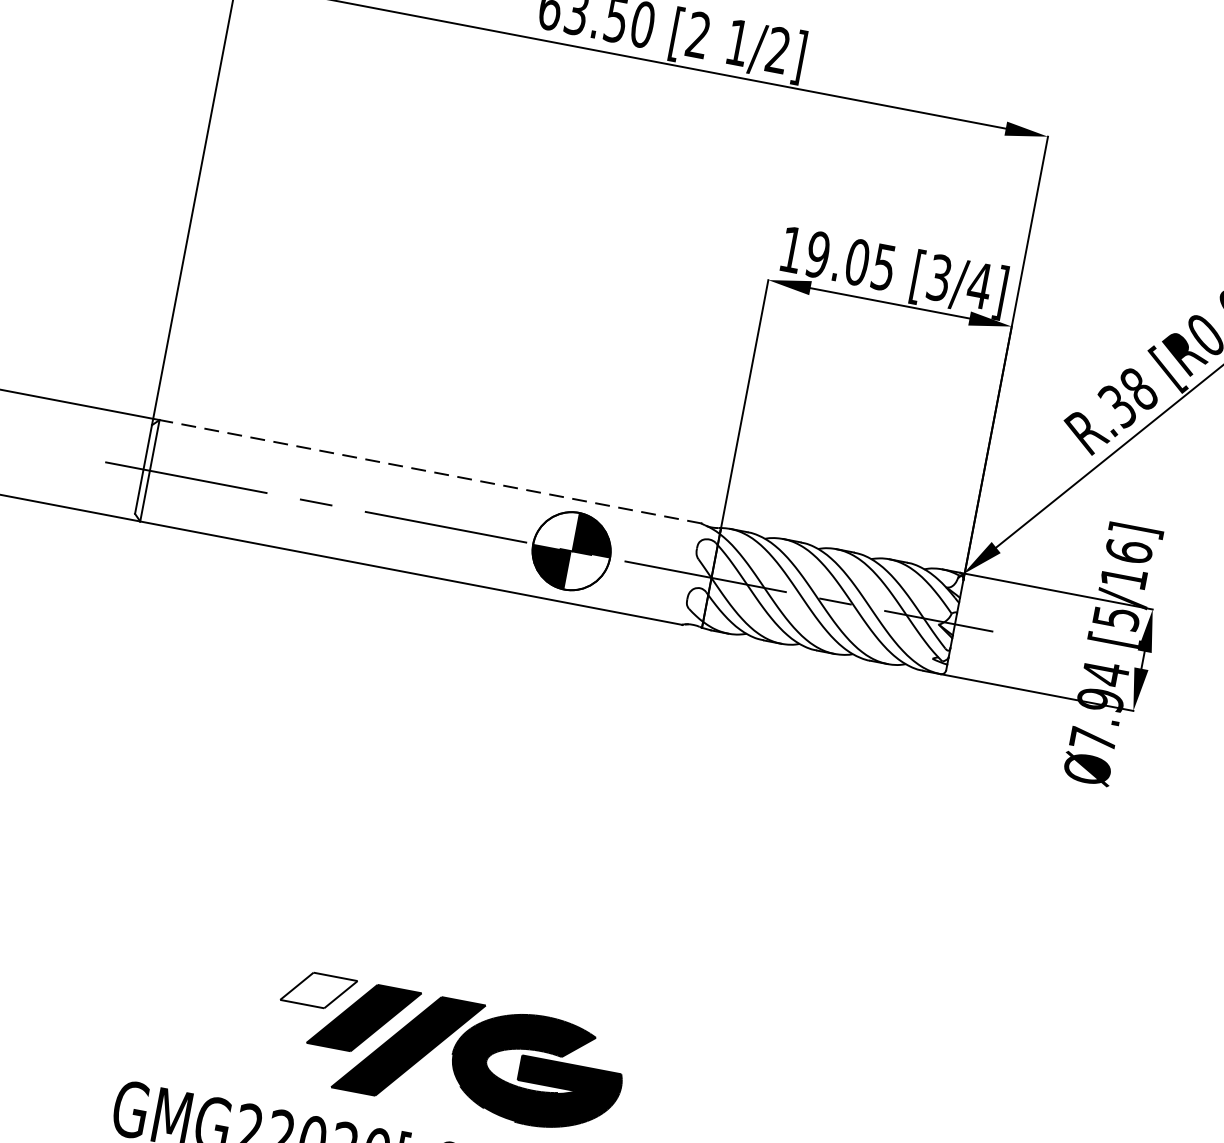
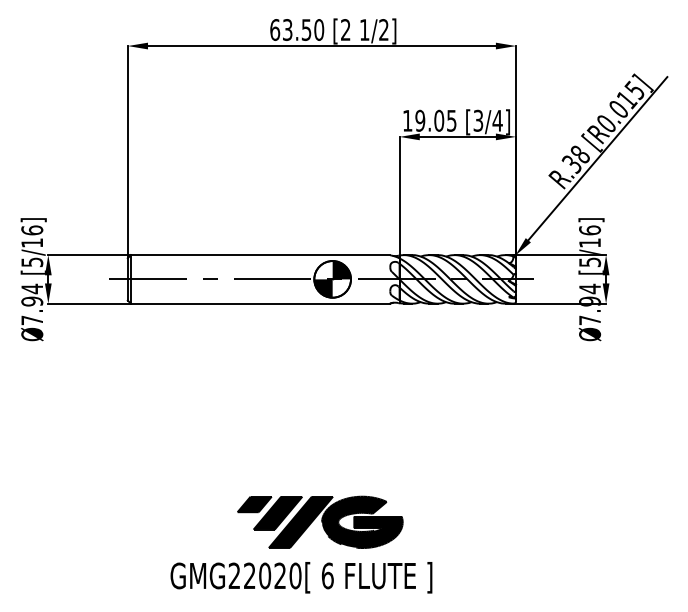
line: (430, 472) -> (260, 255), dashed -> solid
fill: (318, 990) -> (254, 504), added

